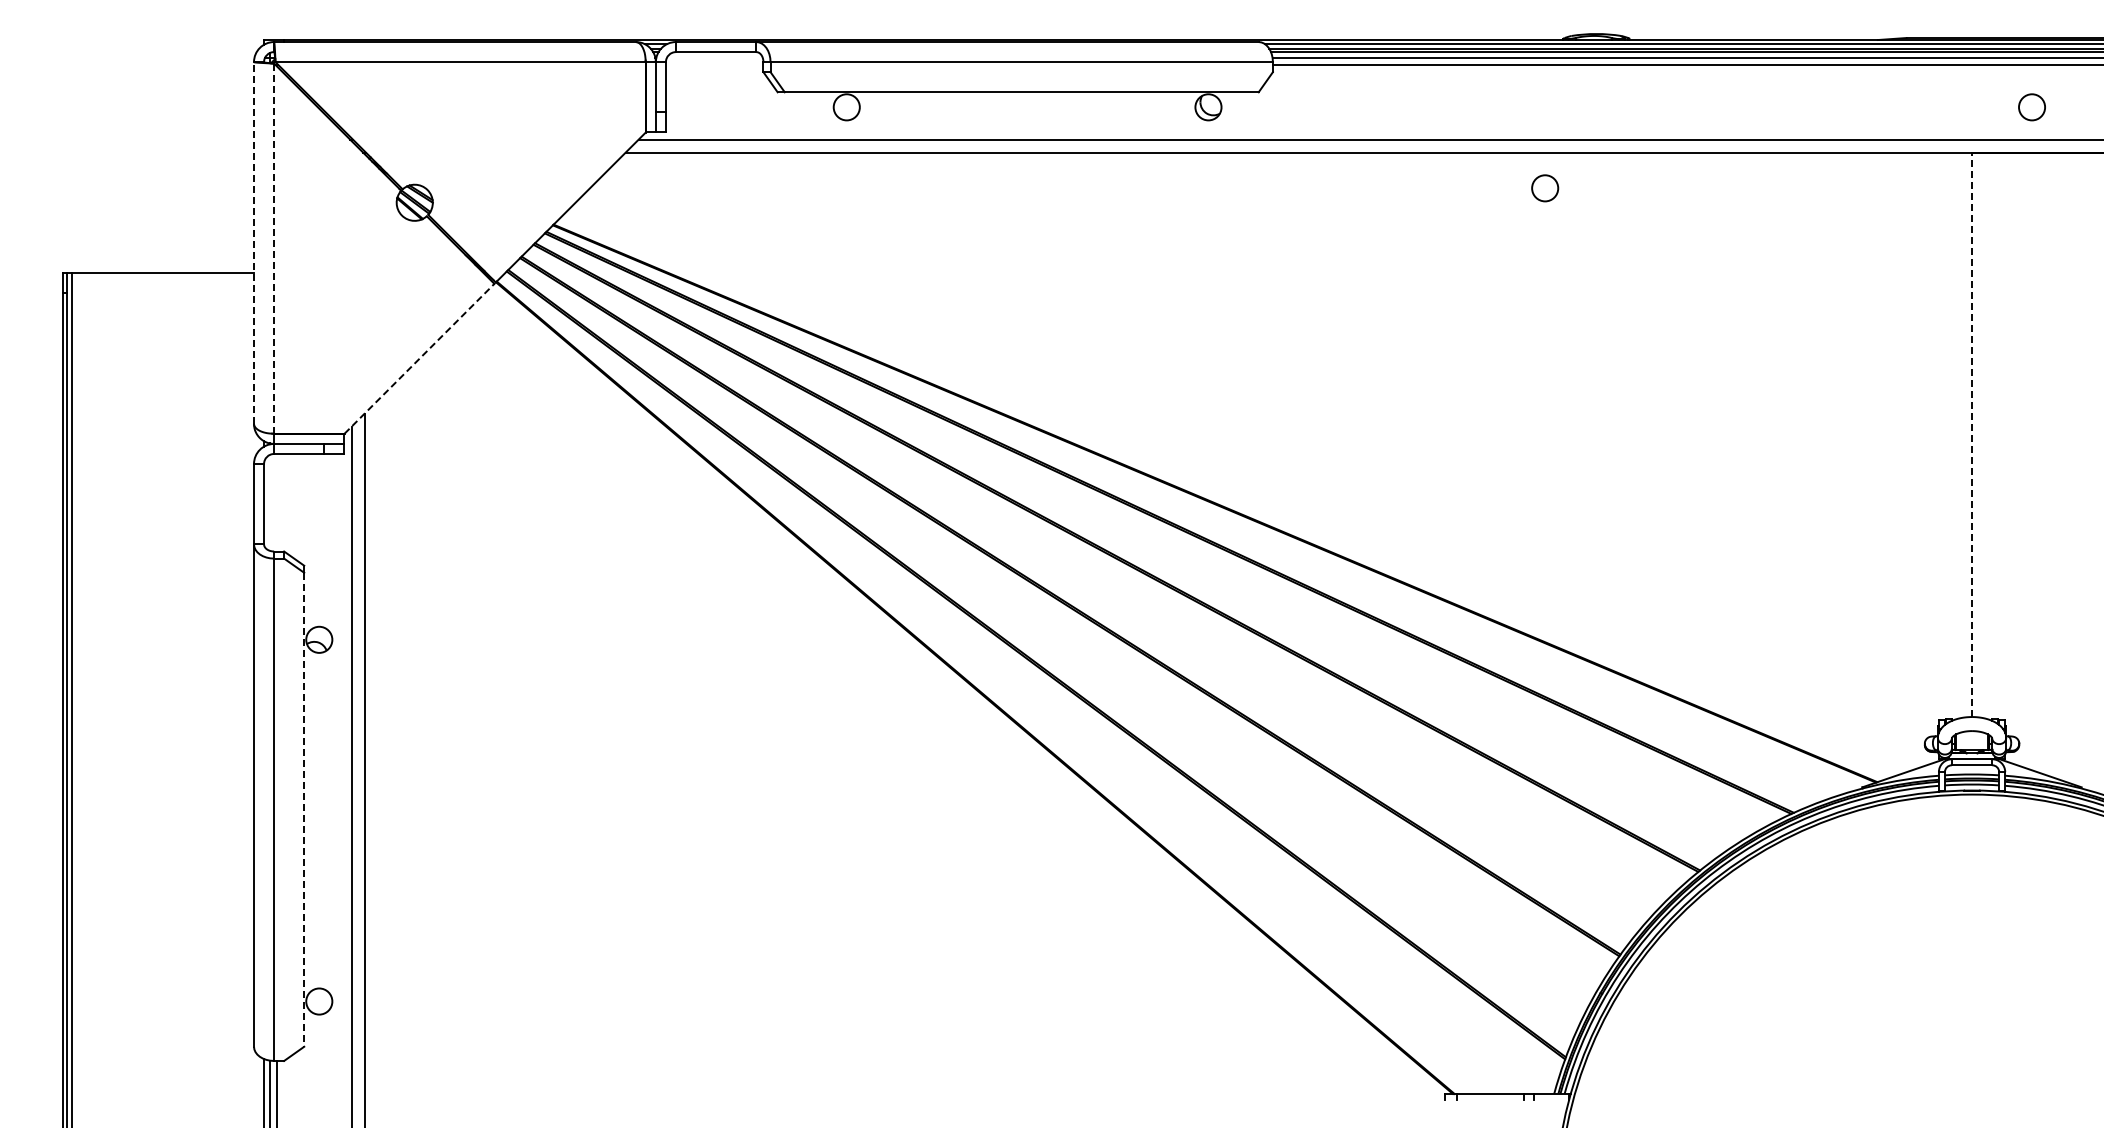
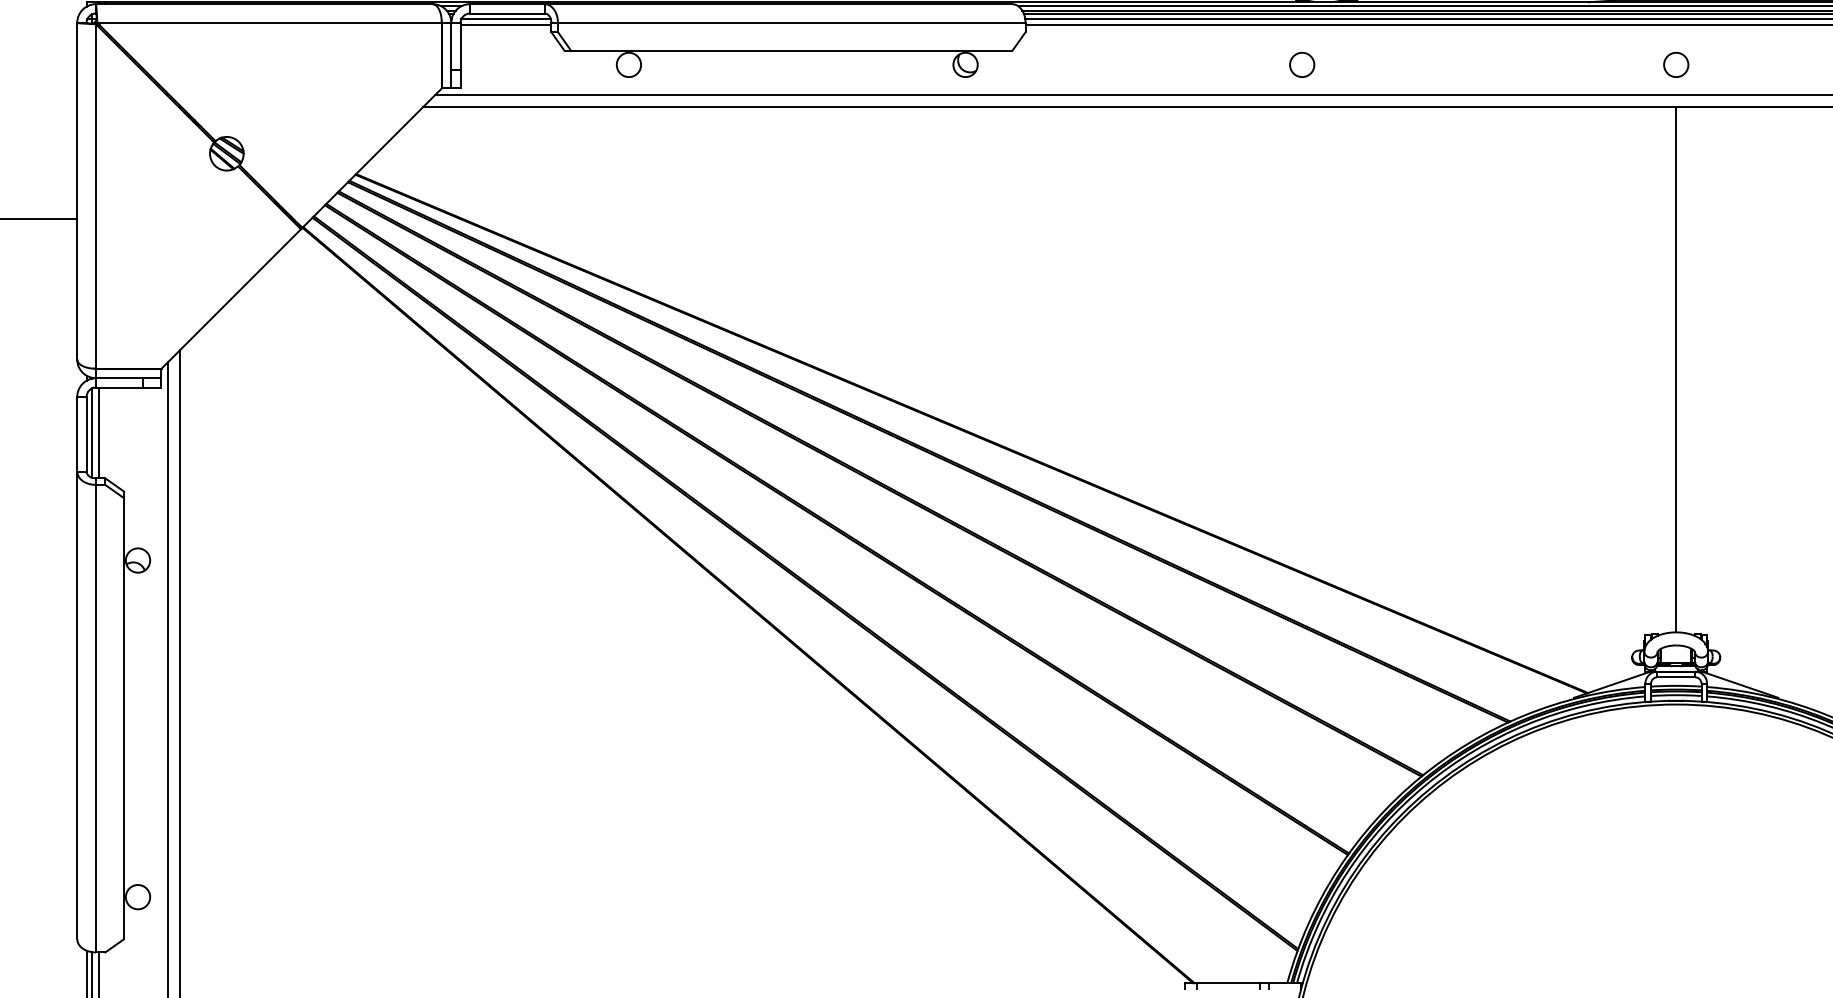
line: (714, 58) -> (505, 19), added
line: (714, 64) -> (505, 25), added
circle: (2031, 107) -> (1675, 65), moved
circle: (1545, 188) -> (1302, 65), moved
line: (254, 242) -> (77, 190), dashed -> solid
line: (274, 248) -> (96, 196), dashed -> solid
line: (419, 358) -> (231, 298), dashed -> solid
line: (1972, 434) -> (1676, 369), dashed -> solid
line: (270, 502) -> (92, 432), added
line: (276, 502) -> (98, 432), added
line: (304, 809) -> (124, 718), dashed -> solid

